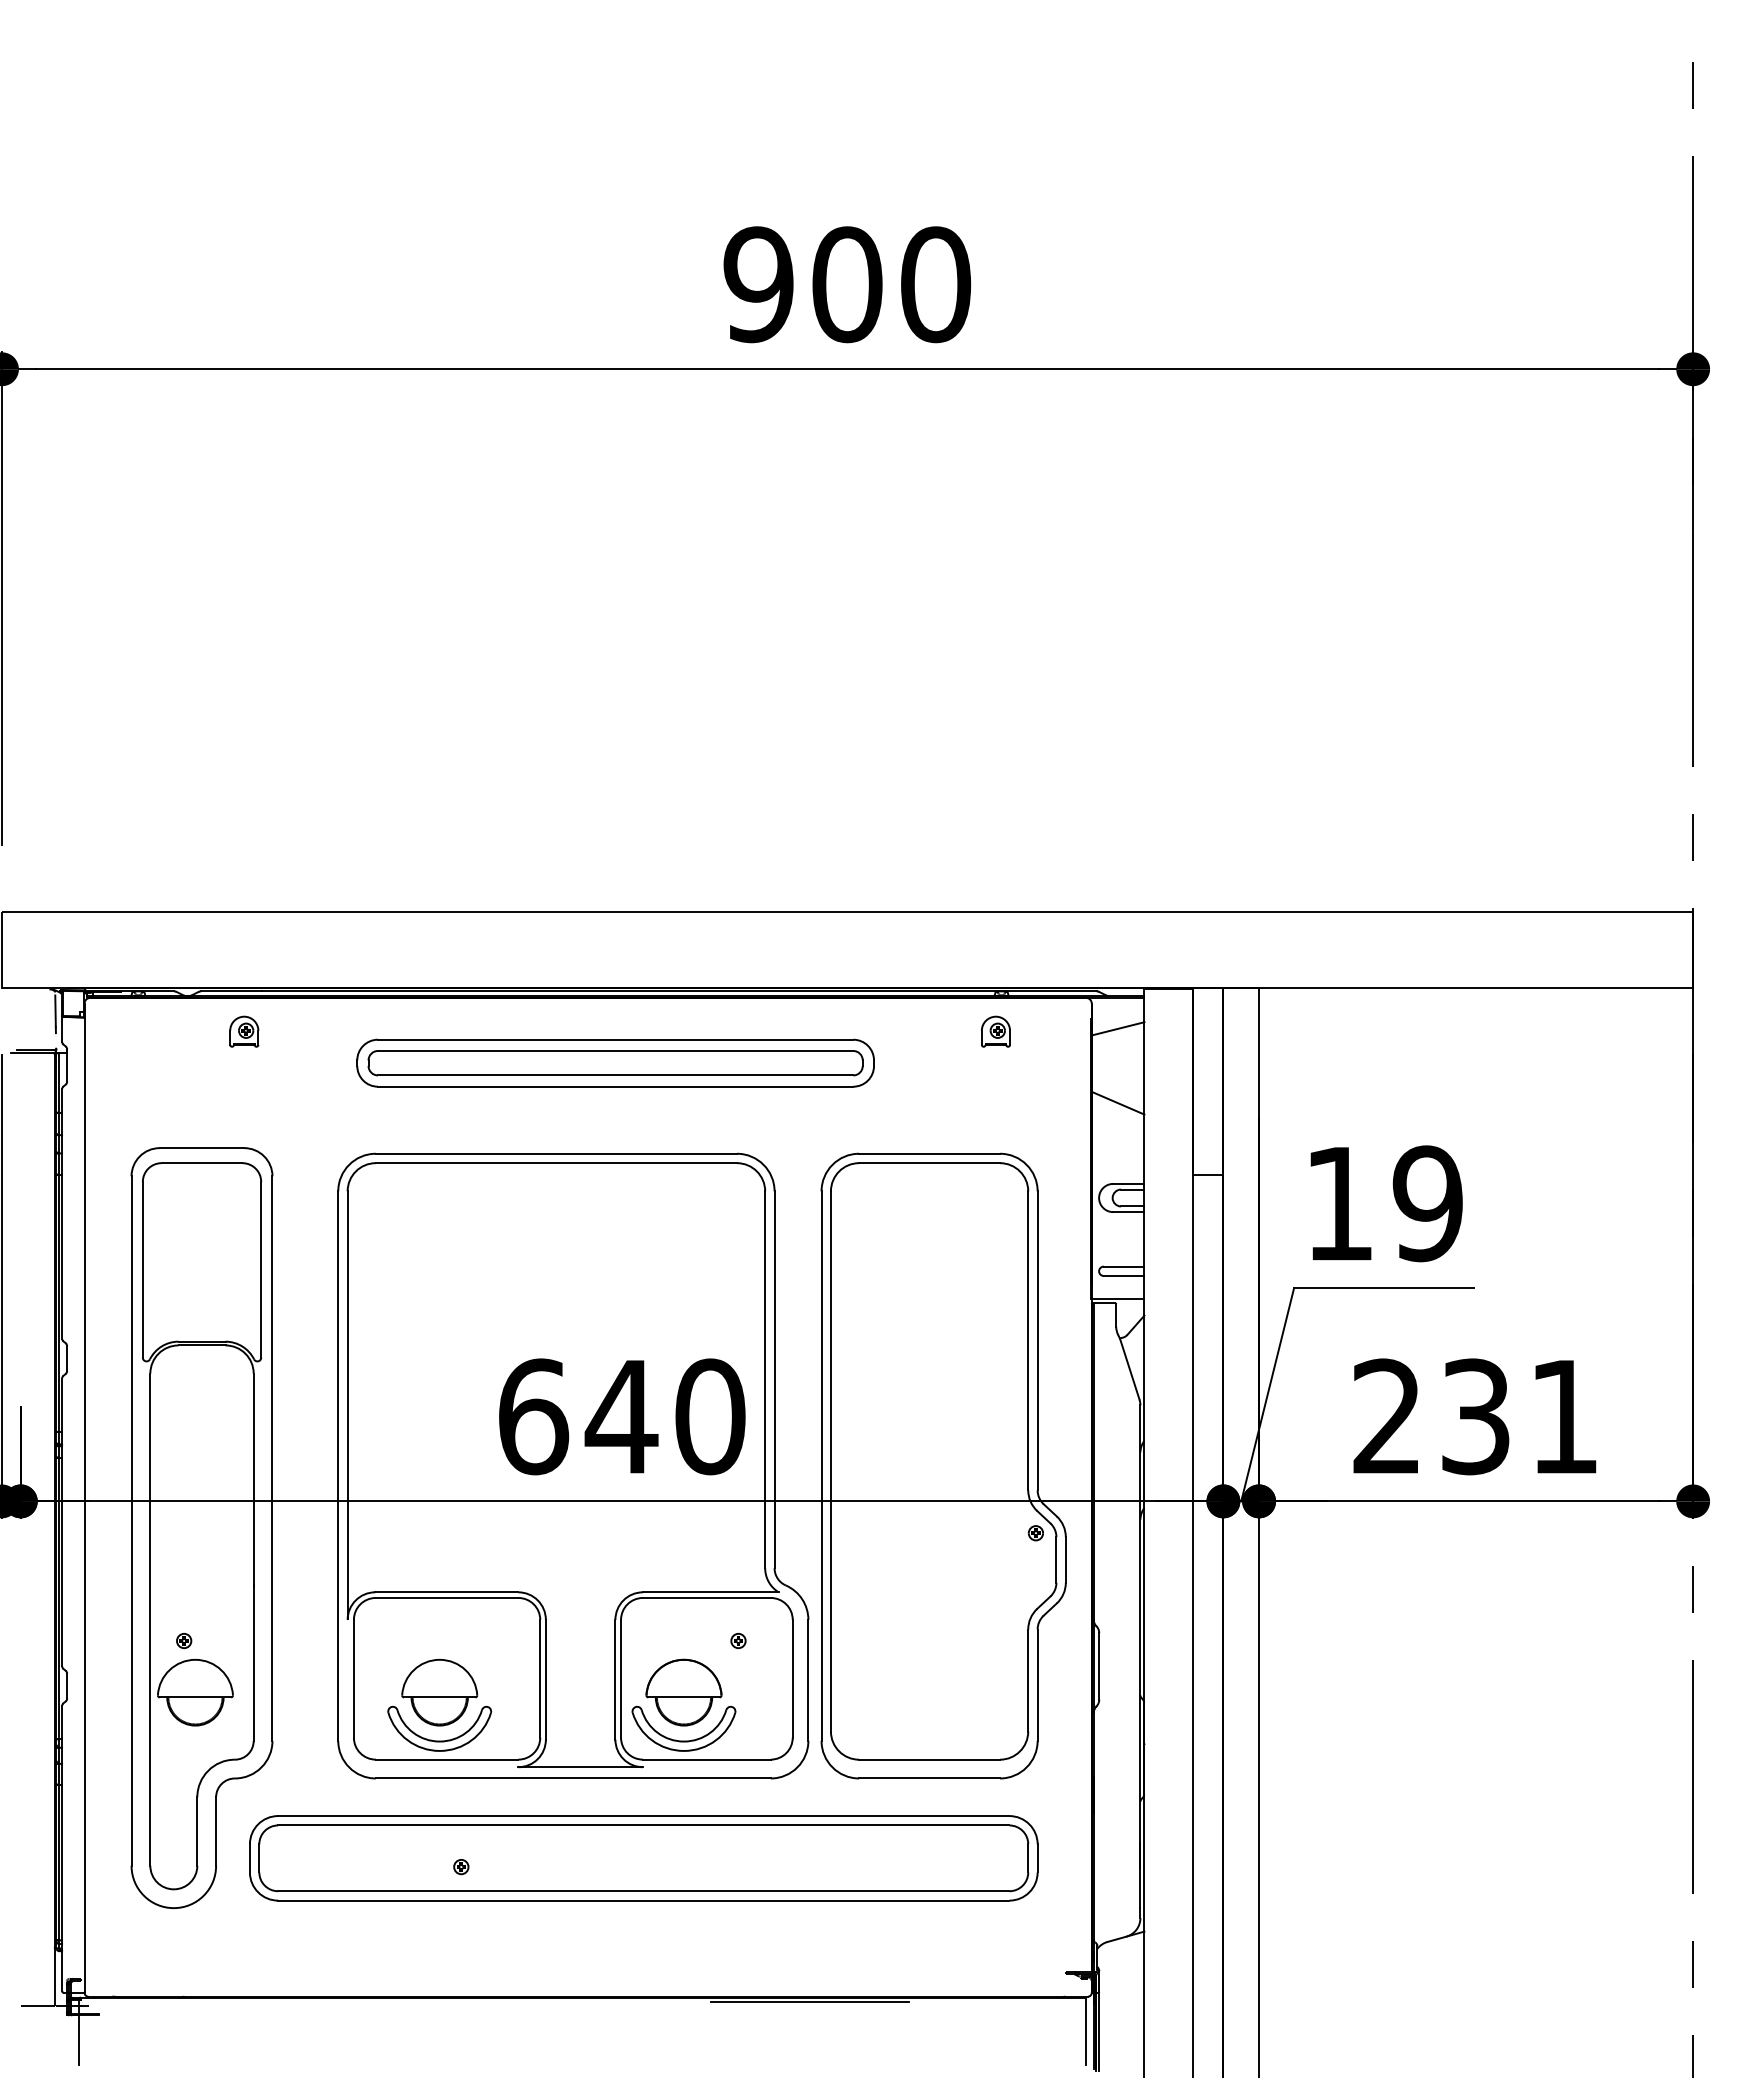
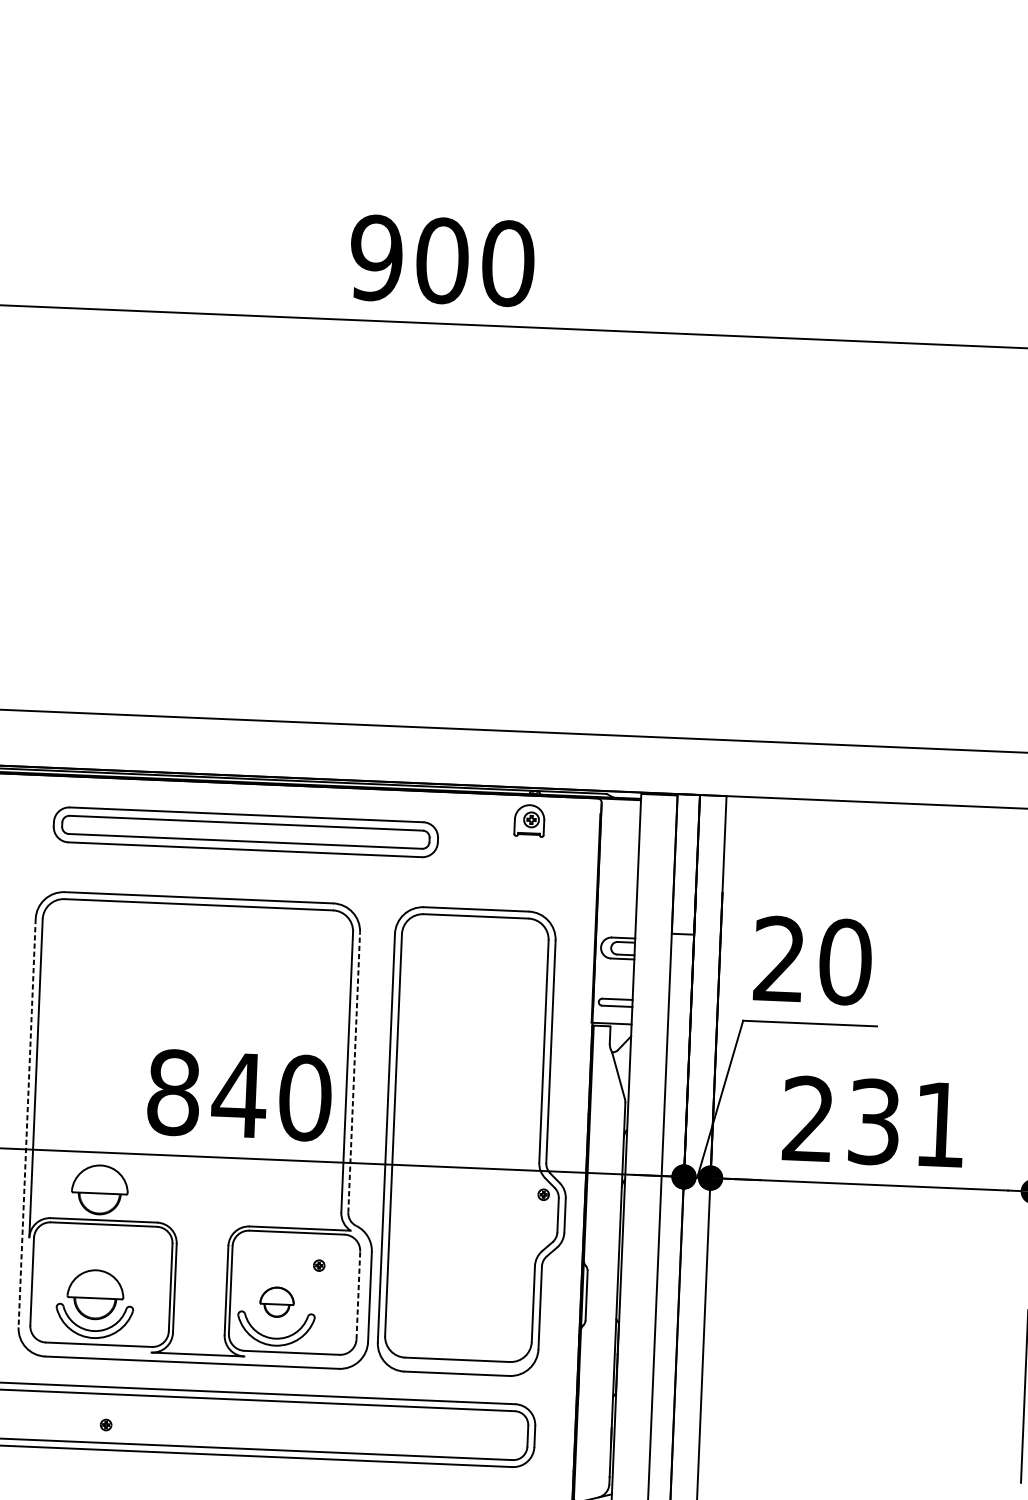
line: (1117, 1028) -> (620, 822), removed
part: (995, 1031) -> (529, 820), size x1.4
line: (1117, 1102) -> (617, 877), removed
text: (1384, 1203) -> (813, 960), 19 -> 20
line: (774, 1379) -> (354, 1072), solid -> dashed
text: (533, 1416) -> (173, 1092), 640 -> 840
line: (338, 1466) -> (27, 1123), solid -> dashed
part: (439, 1551) -> (99, 1189), added
line: (792, 1678) -> (358, 1295), solid -> dashed
part: (683, 1692) -> (276, 1302), size x0.6

